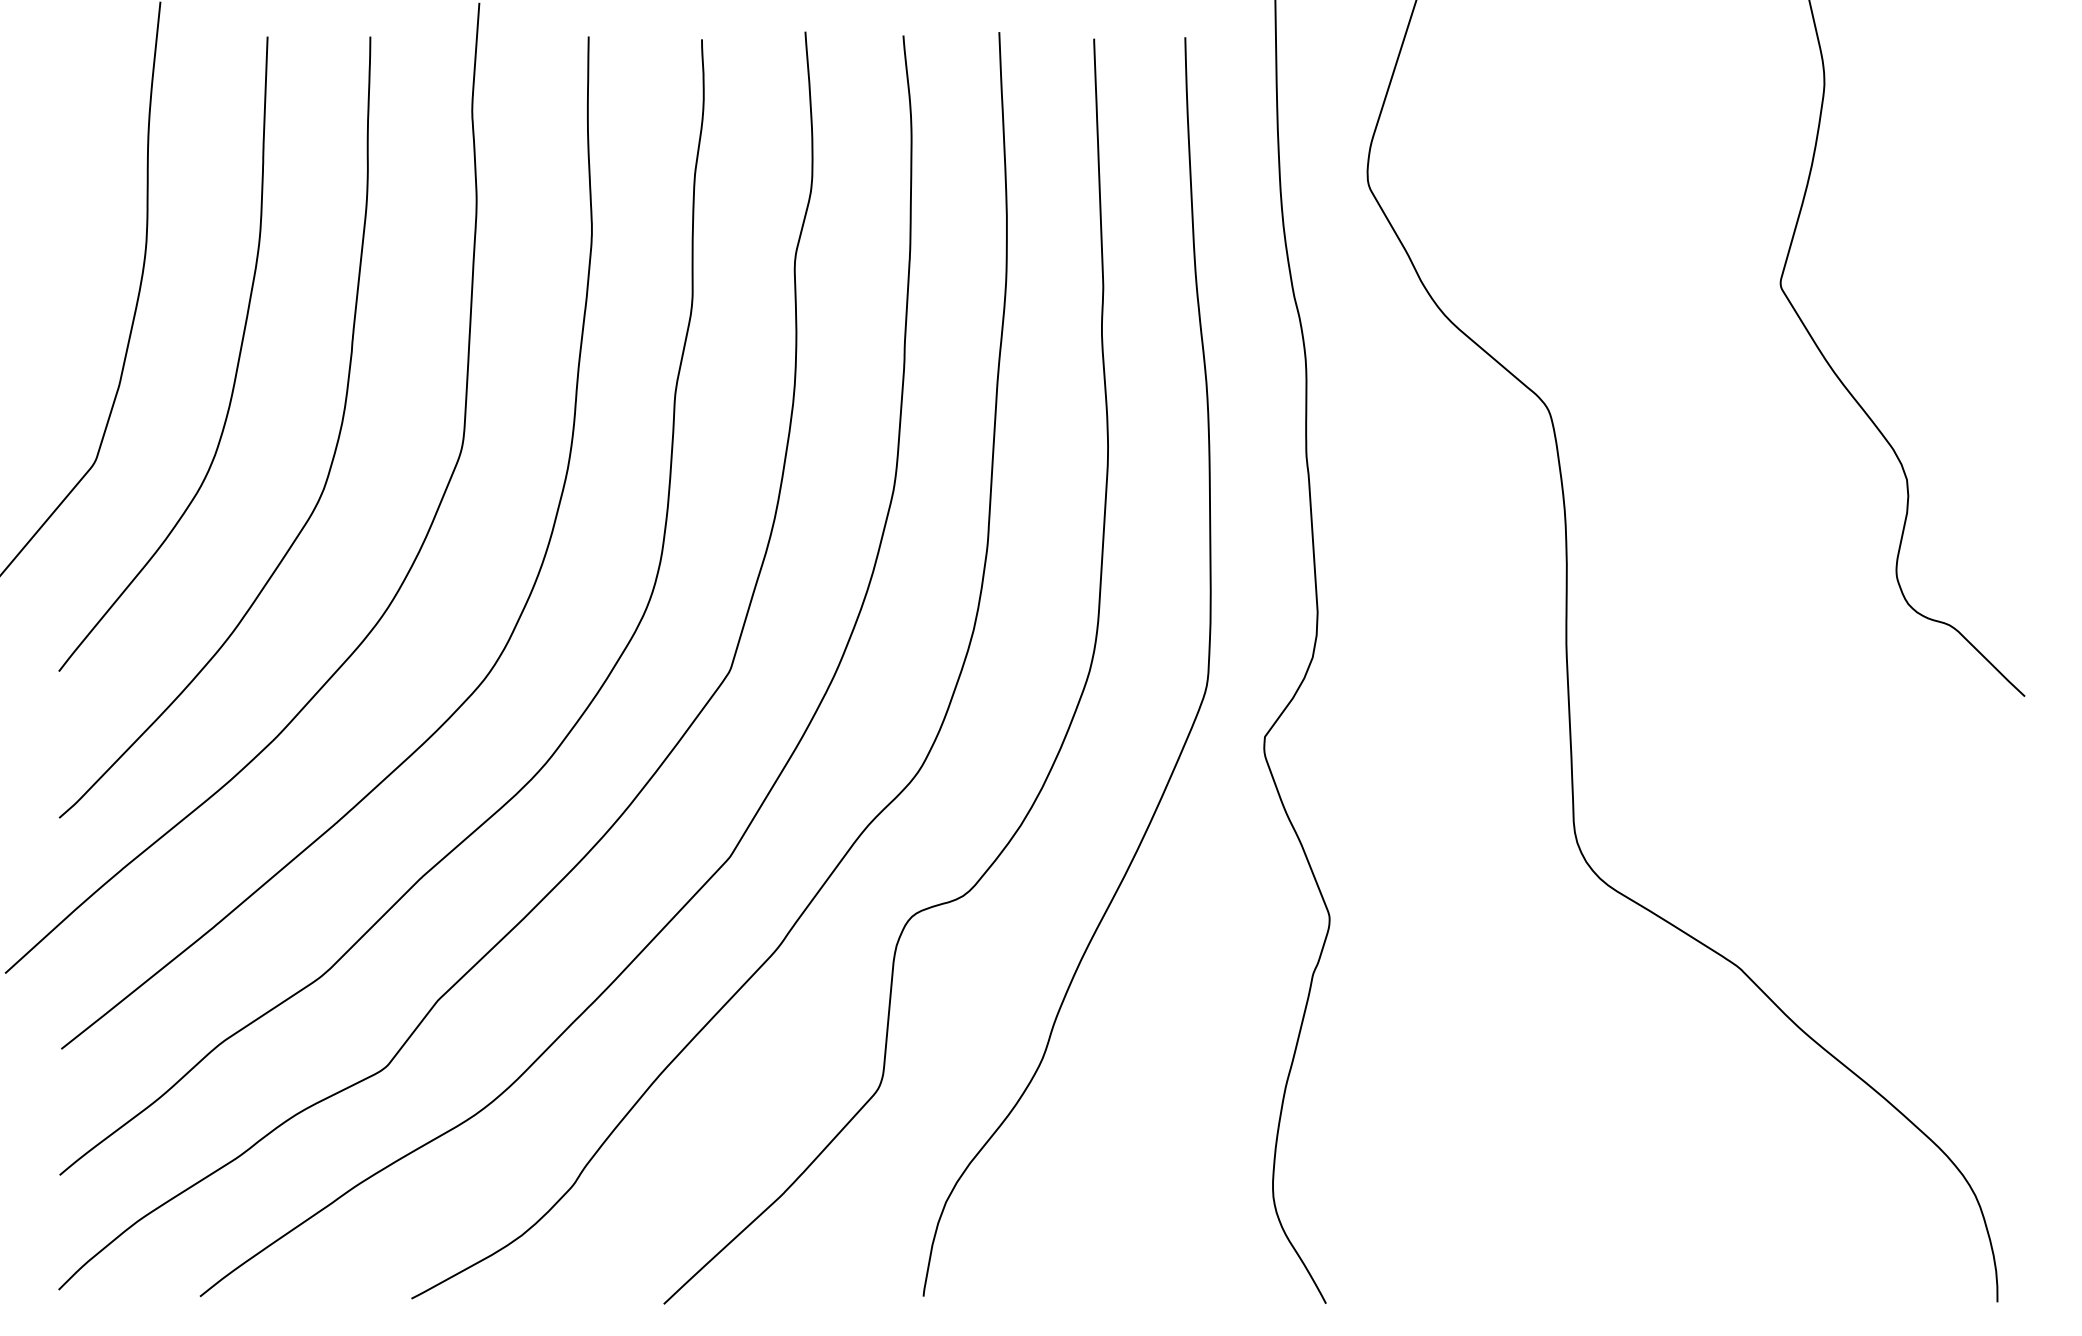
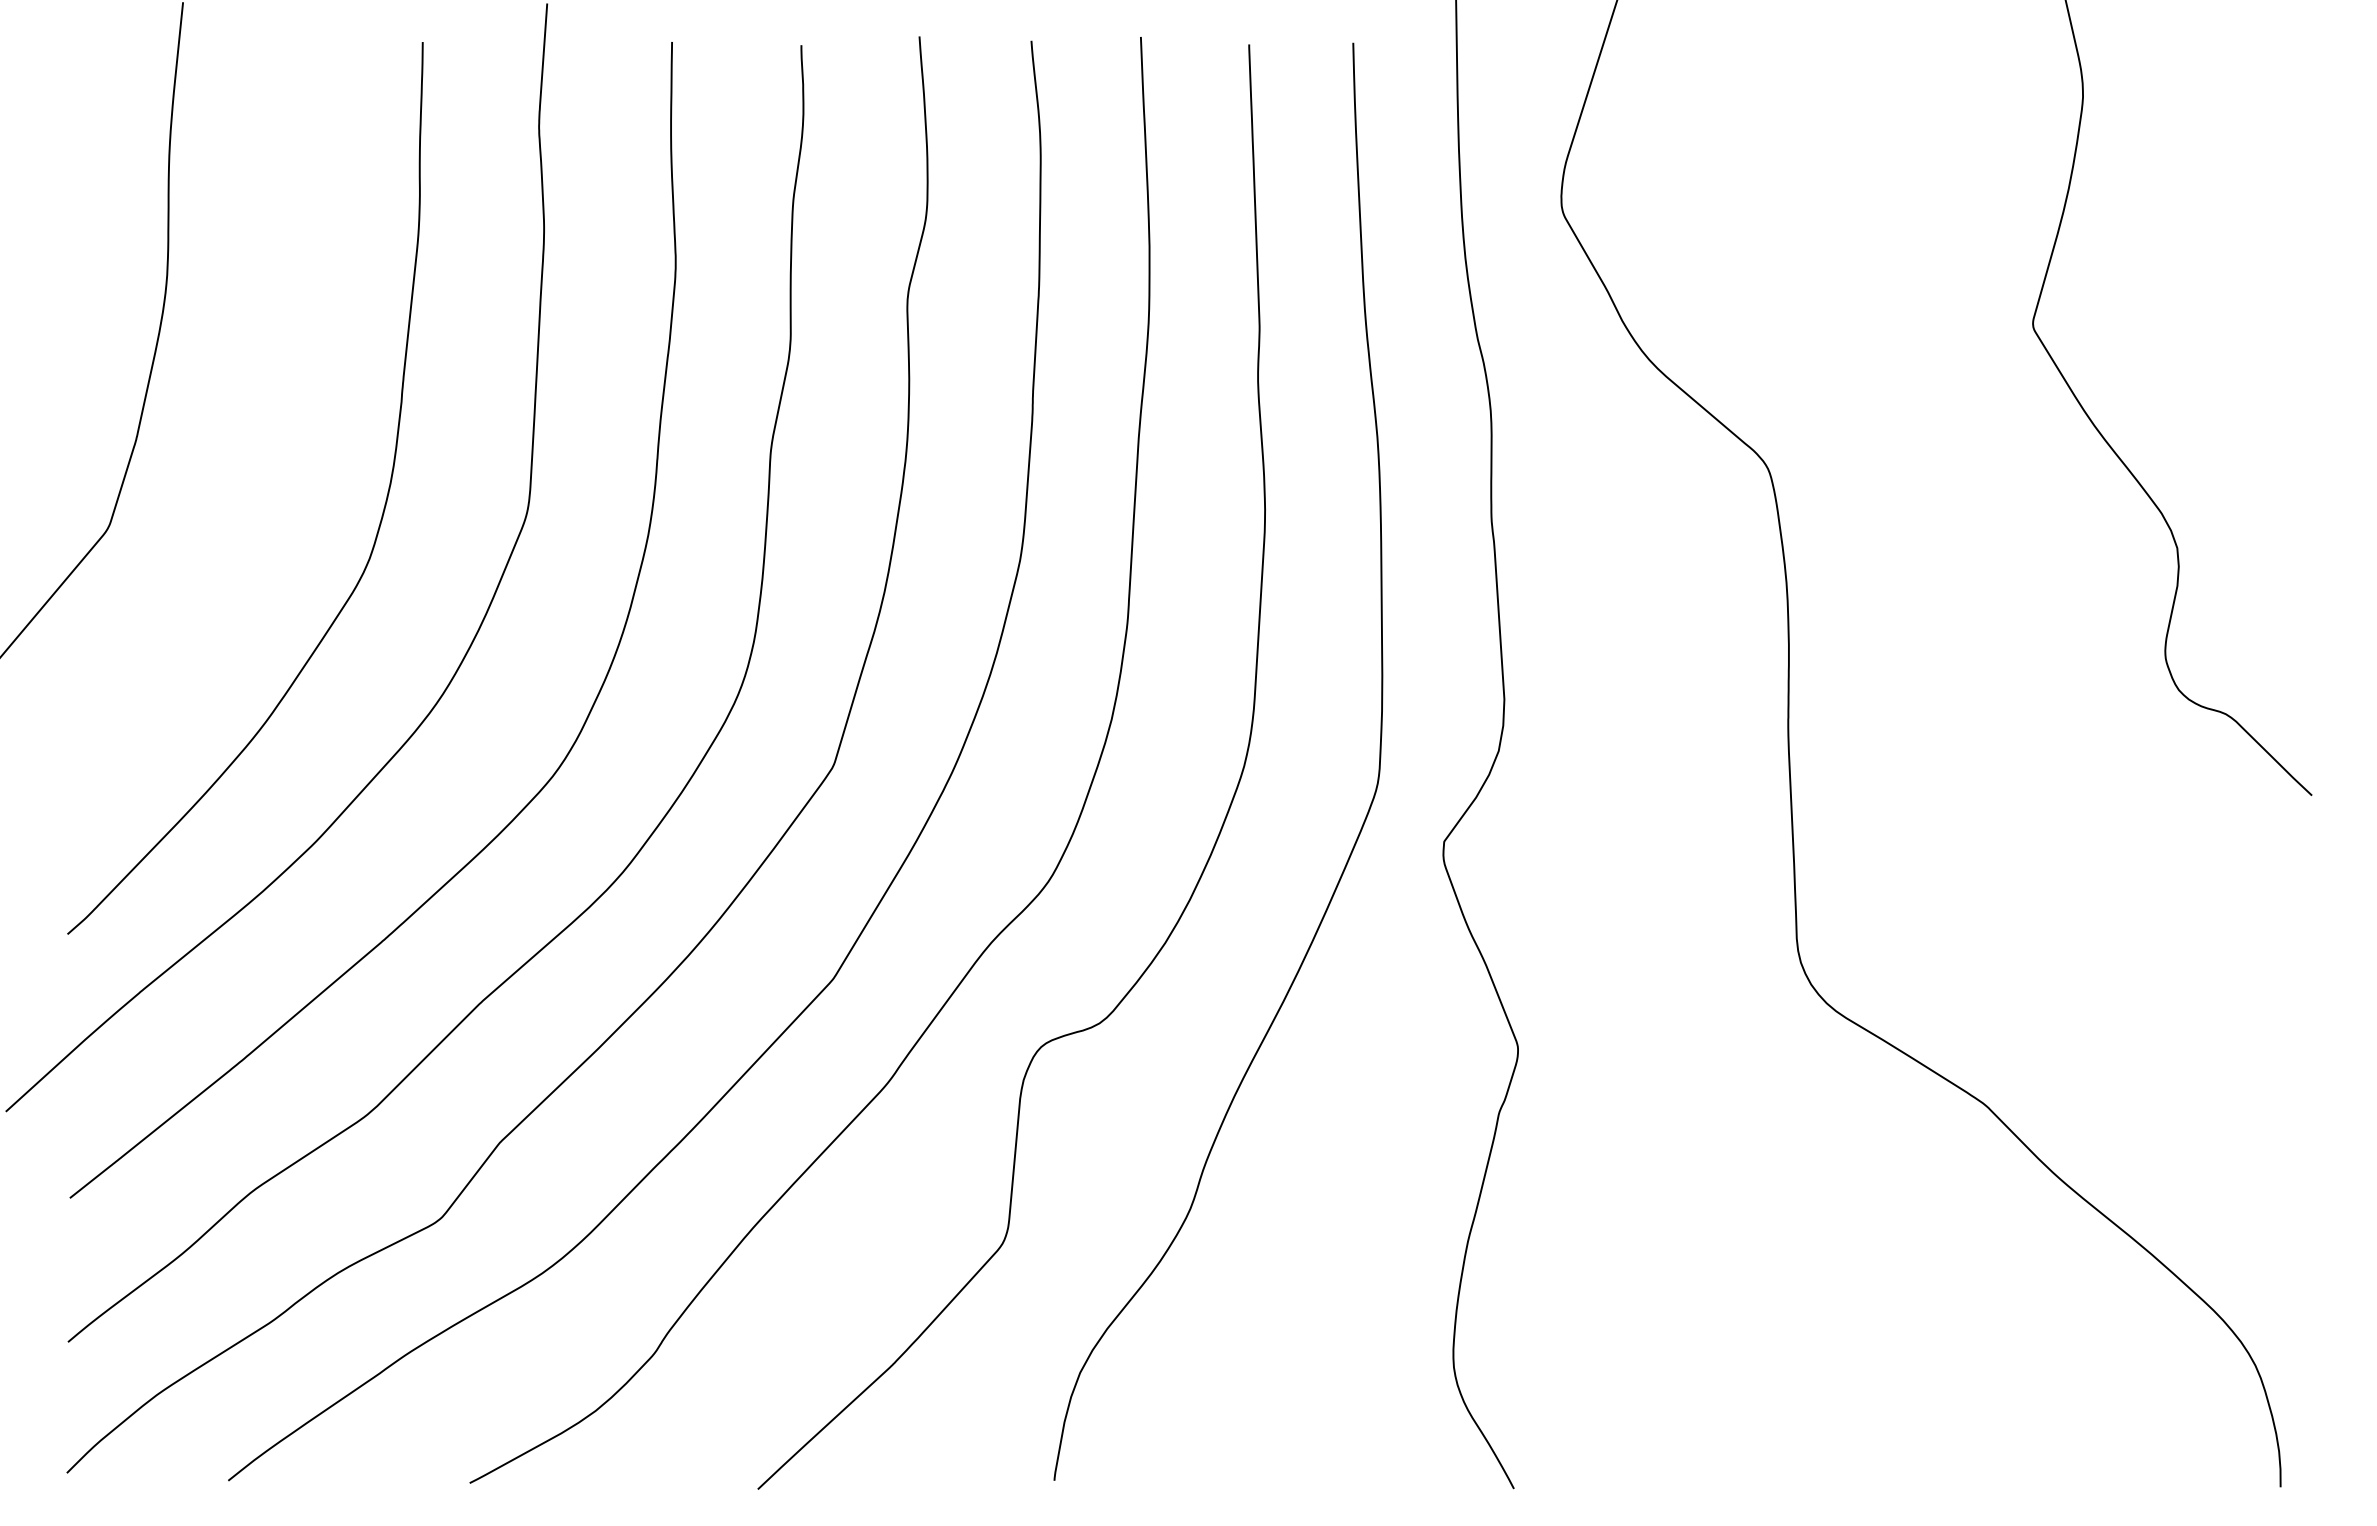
curve: (236, 368) -> (269, 421), removed

